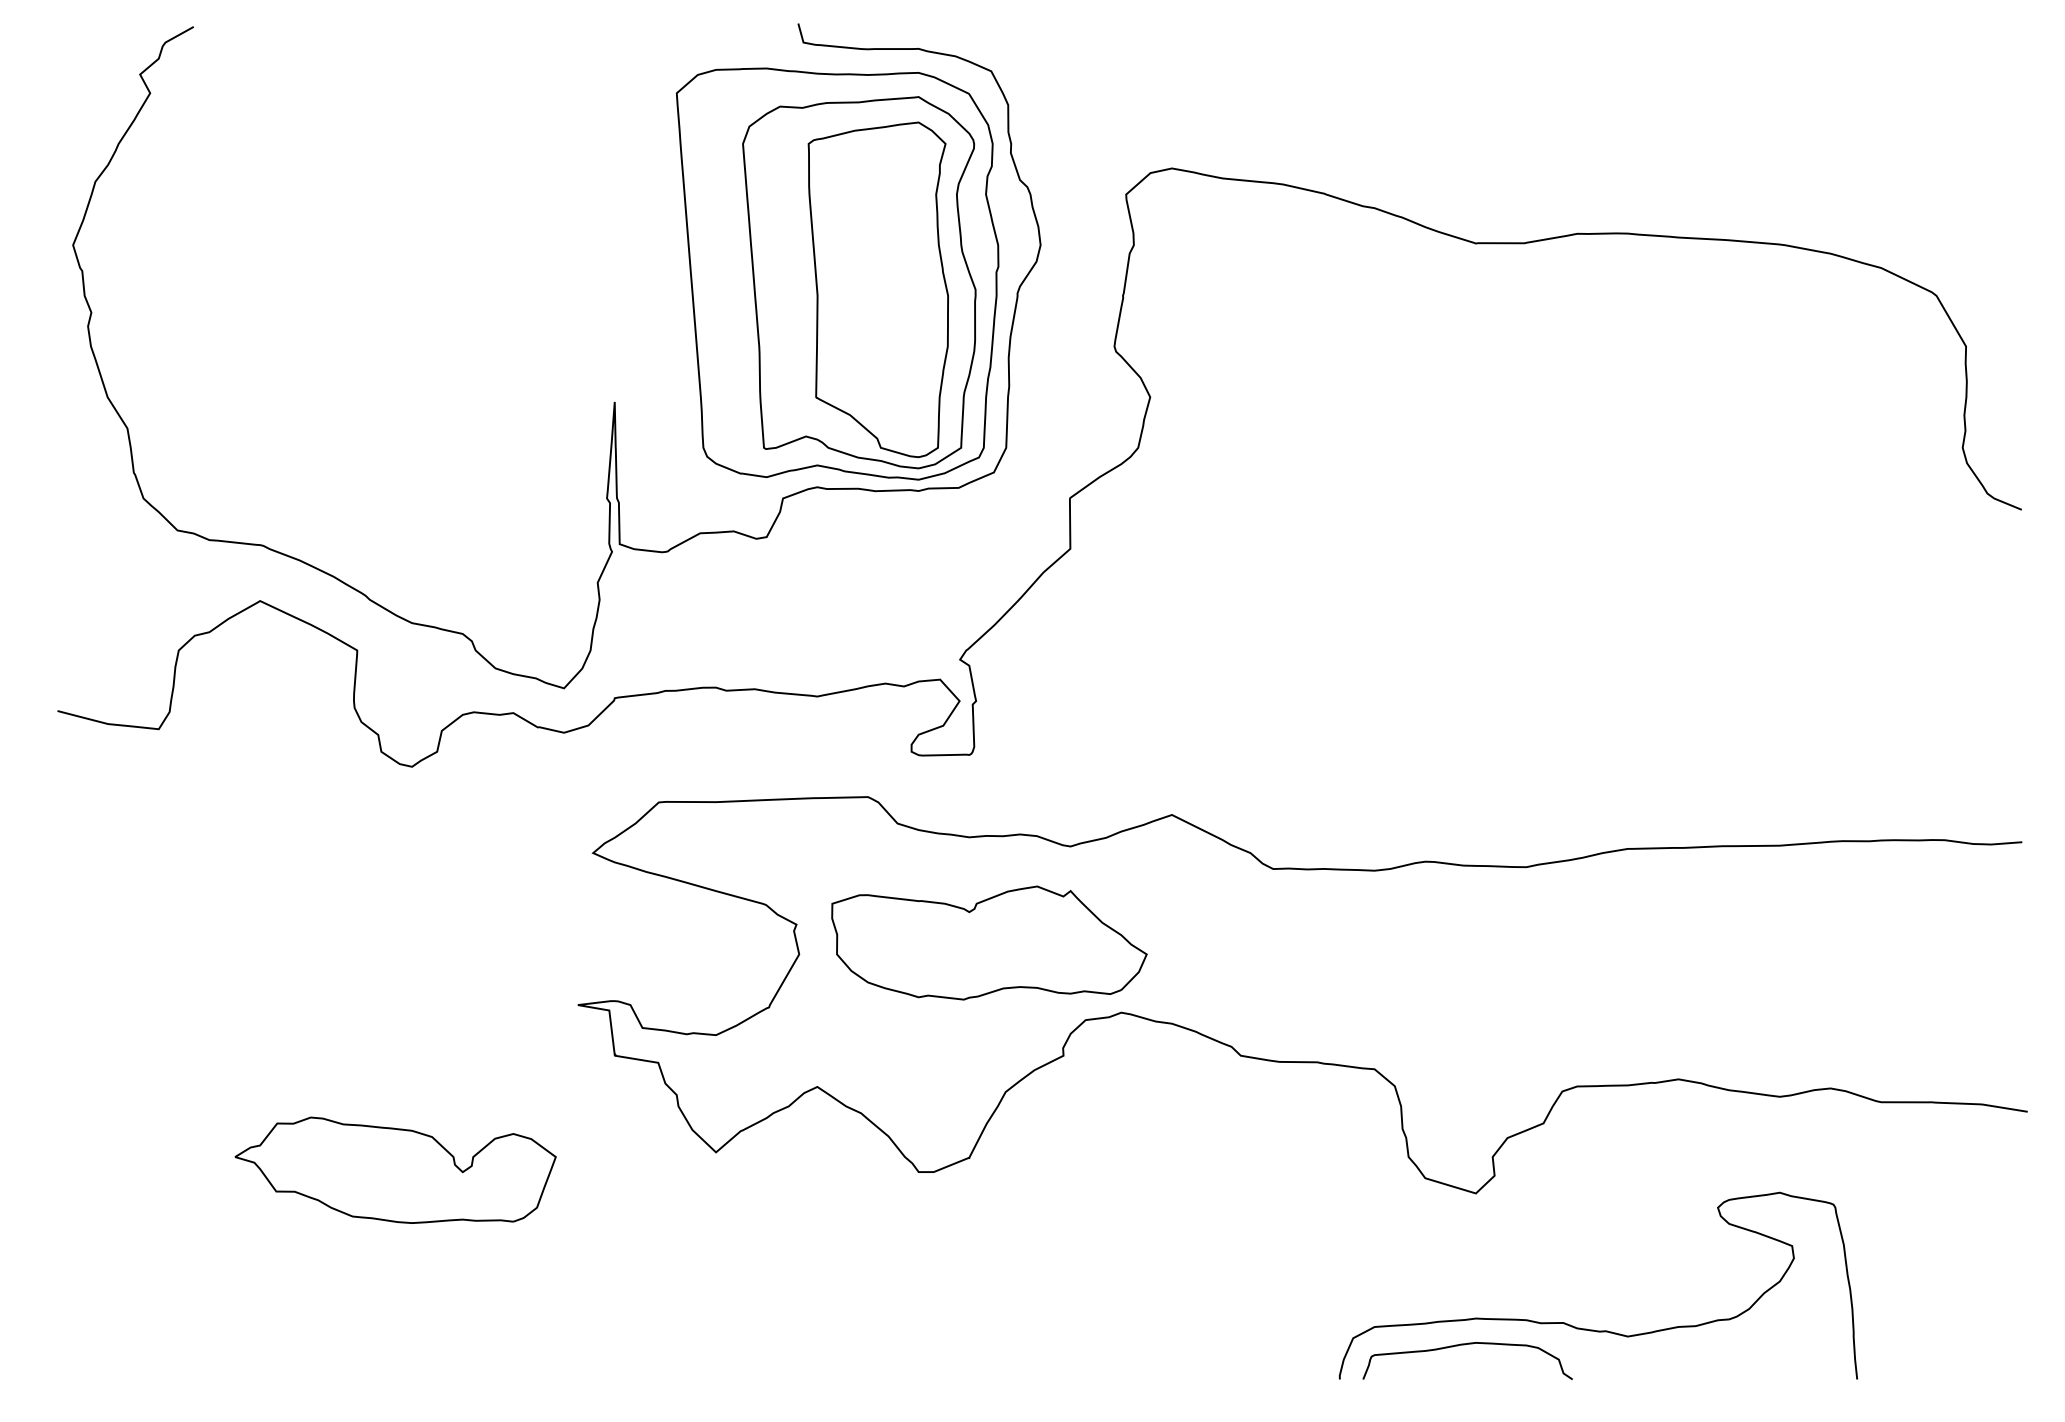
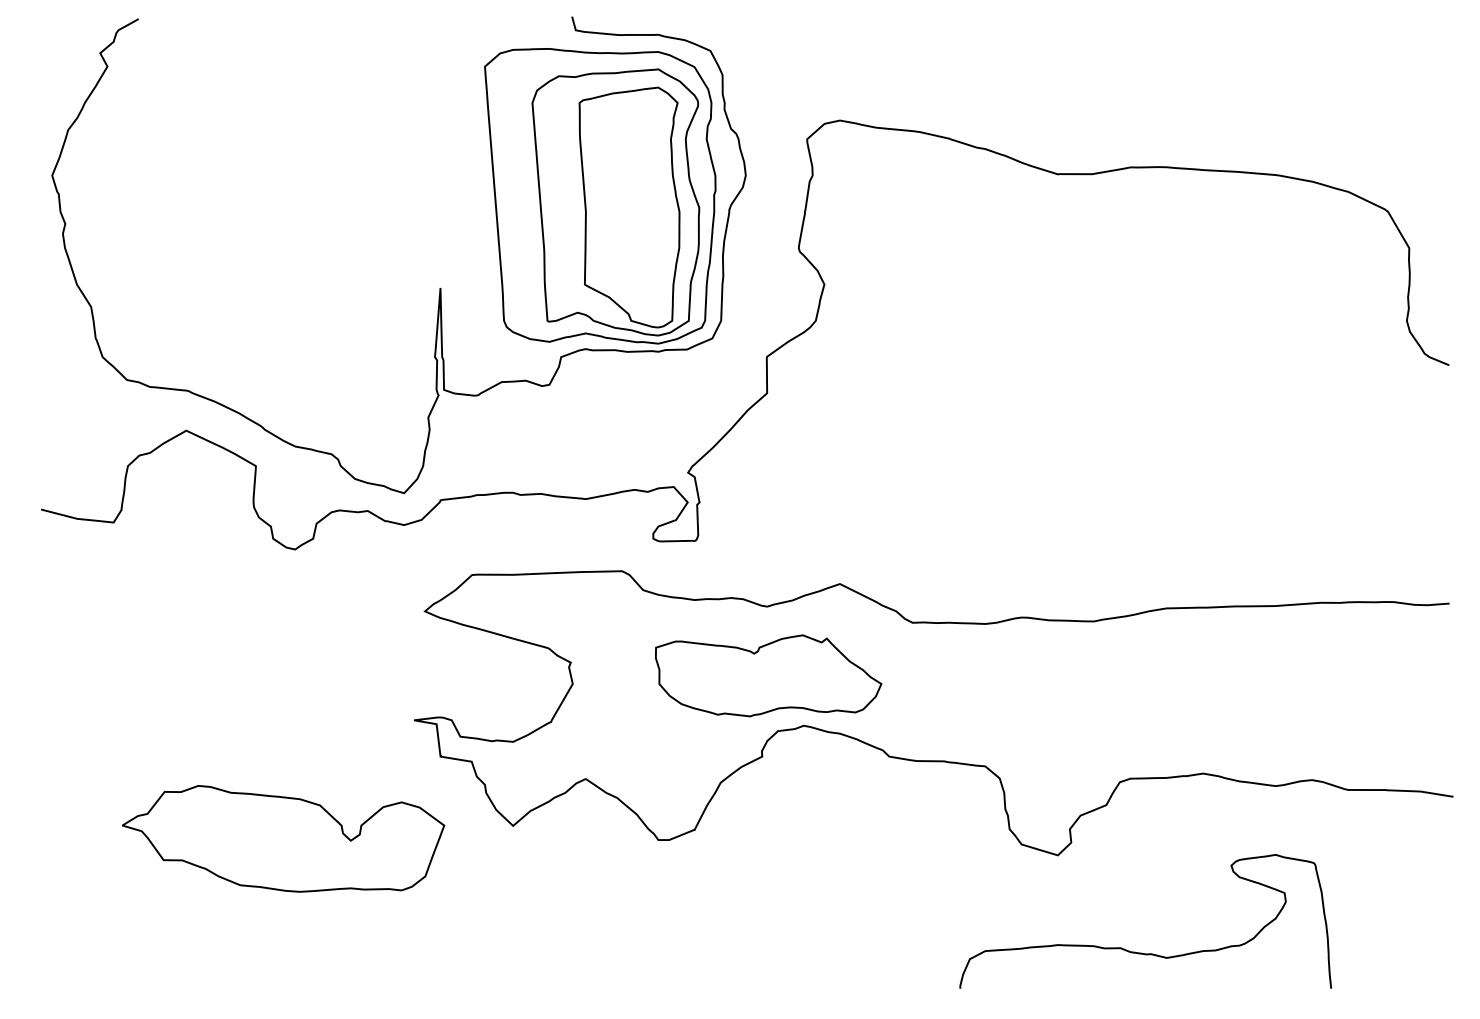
part: (989, 942) -> (768, 675), moved
part: (395, 1169) -> (283, 838), size x1.4
curve: (1464, 1345) -> (1049, 964), removed

